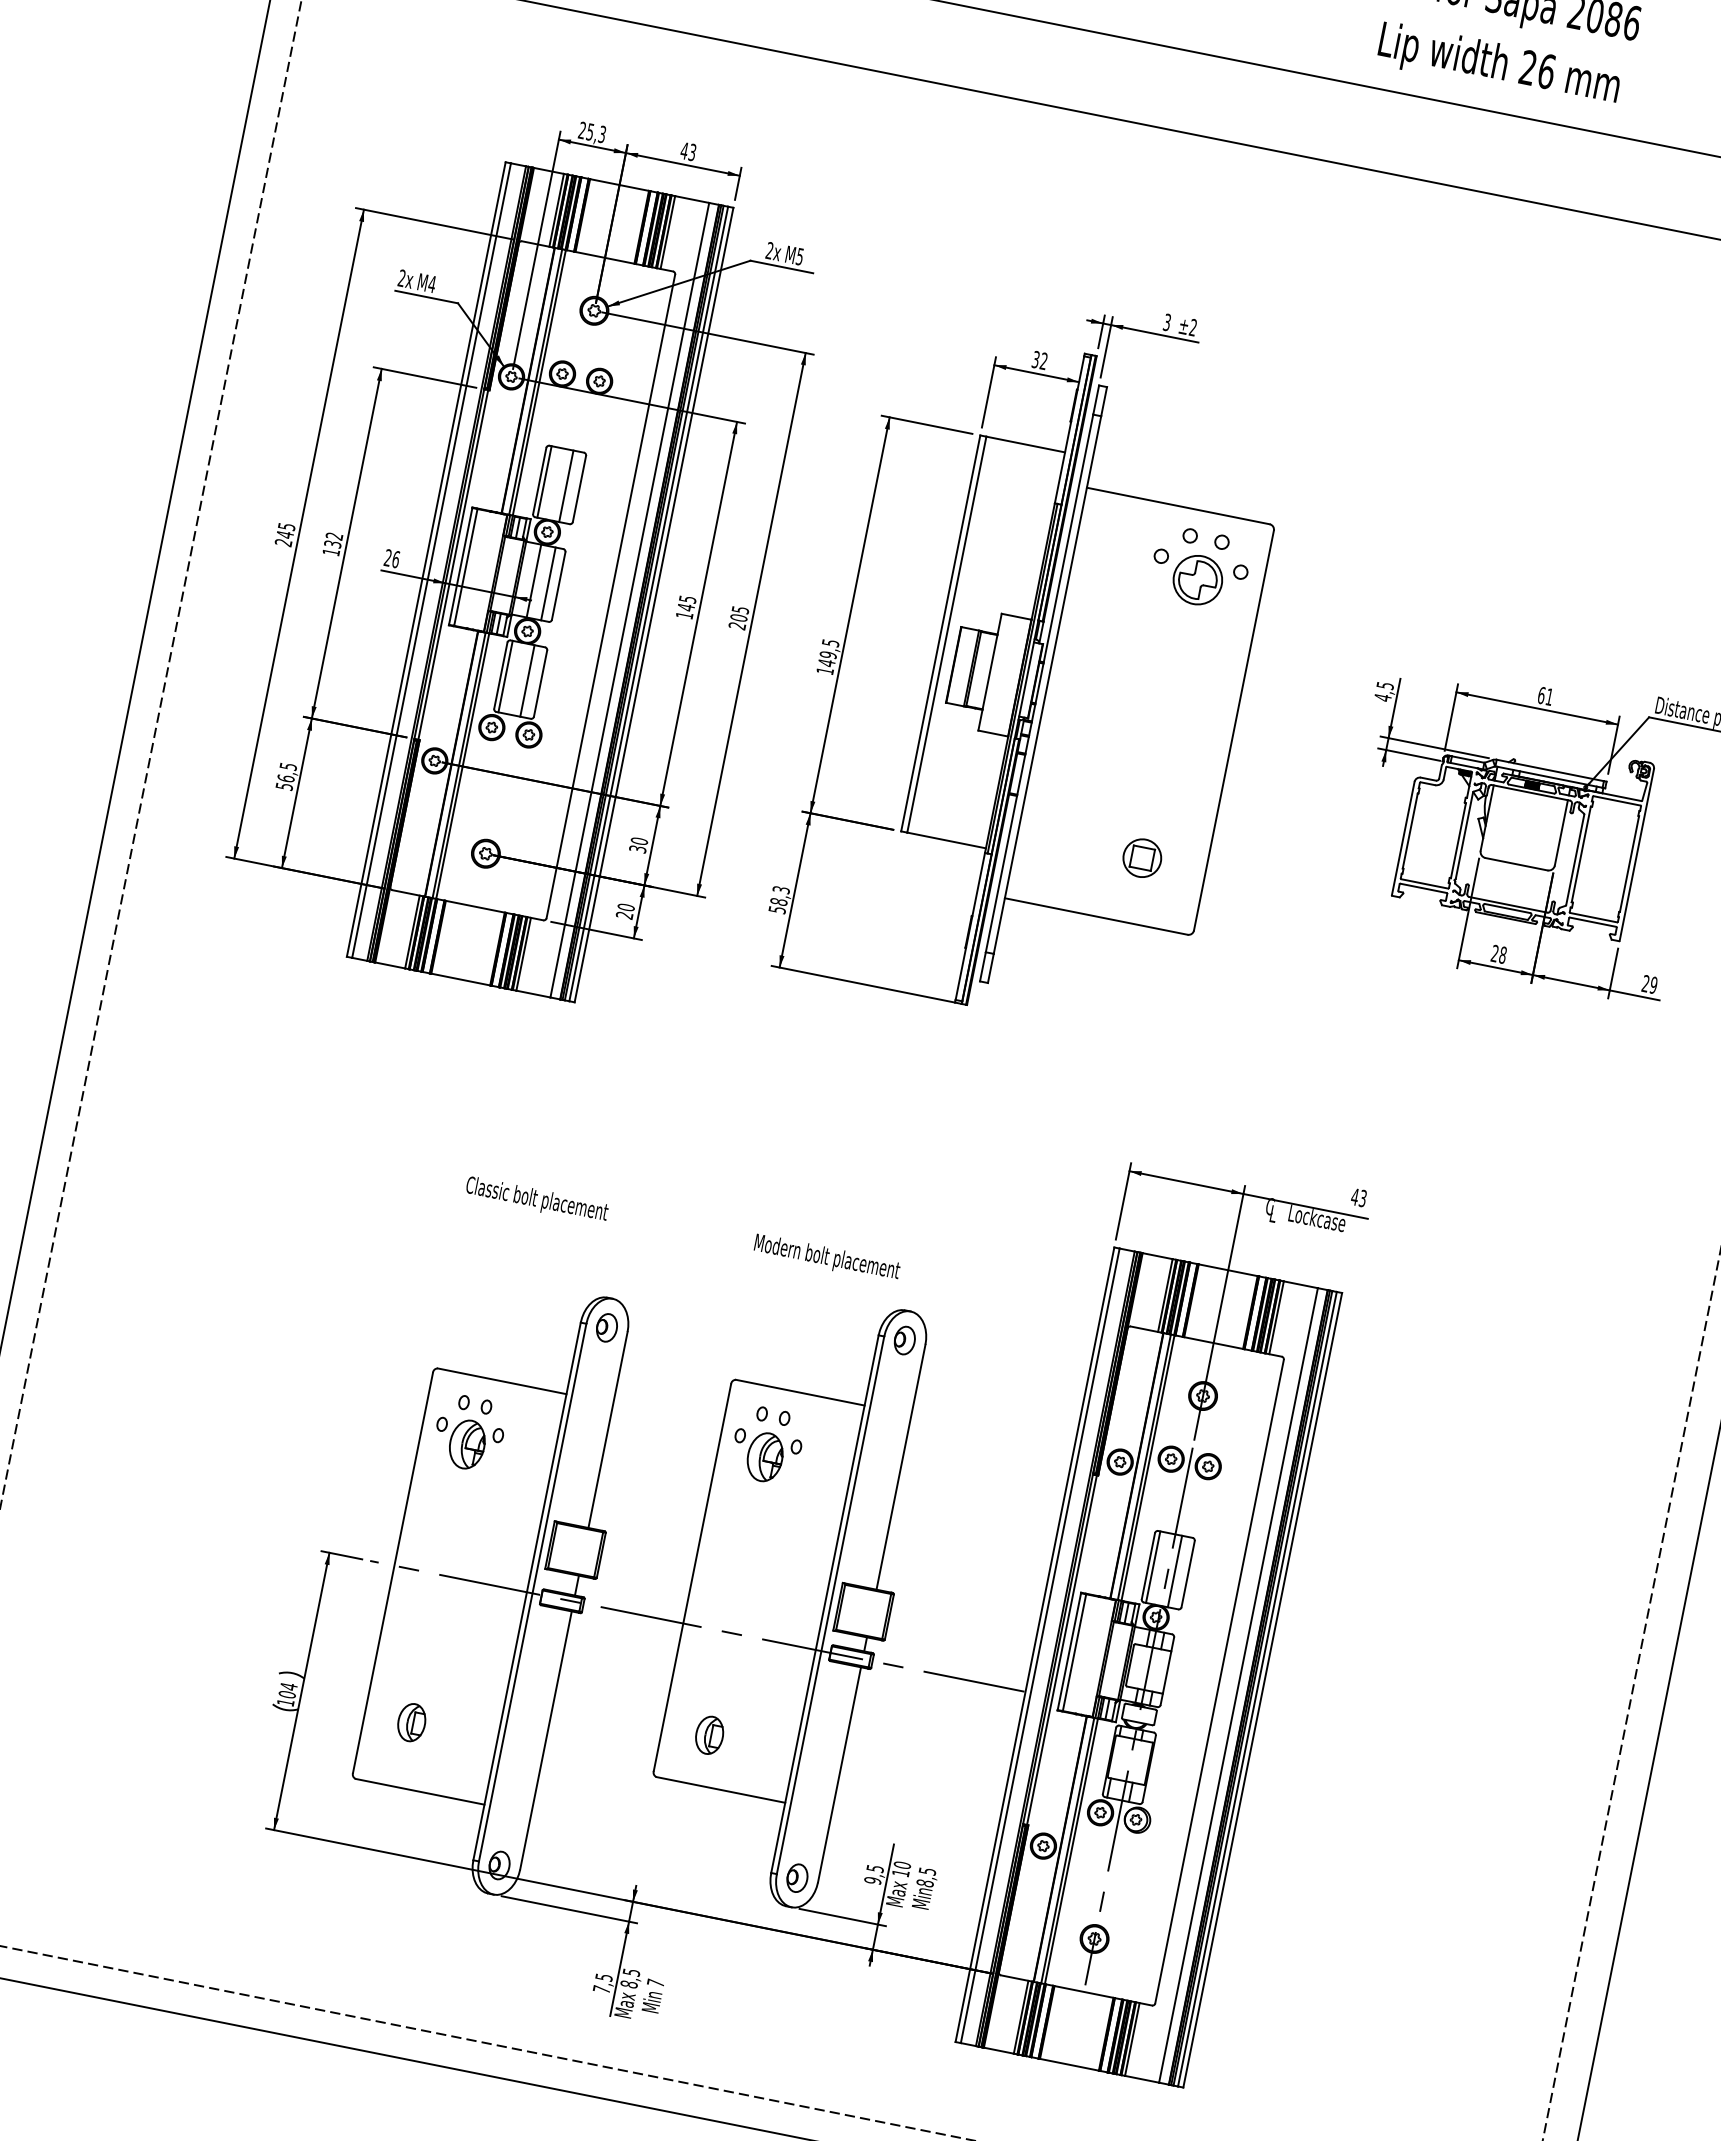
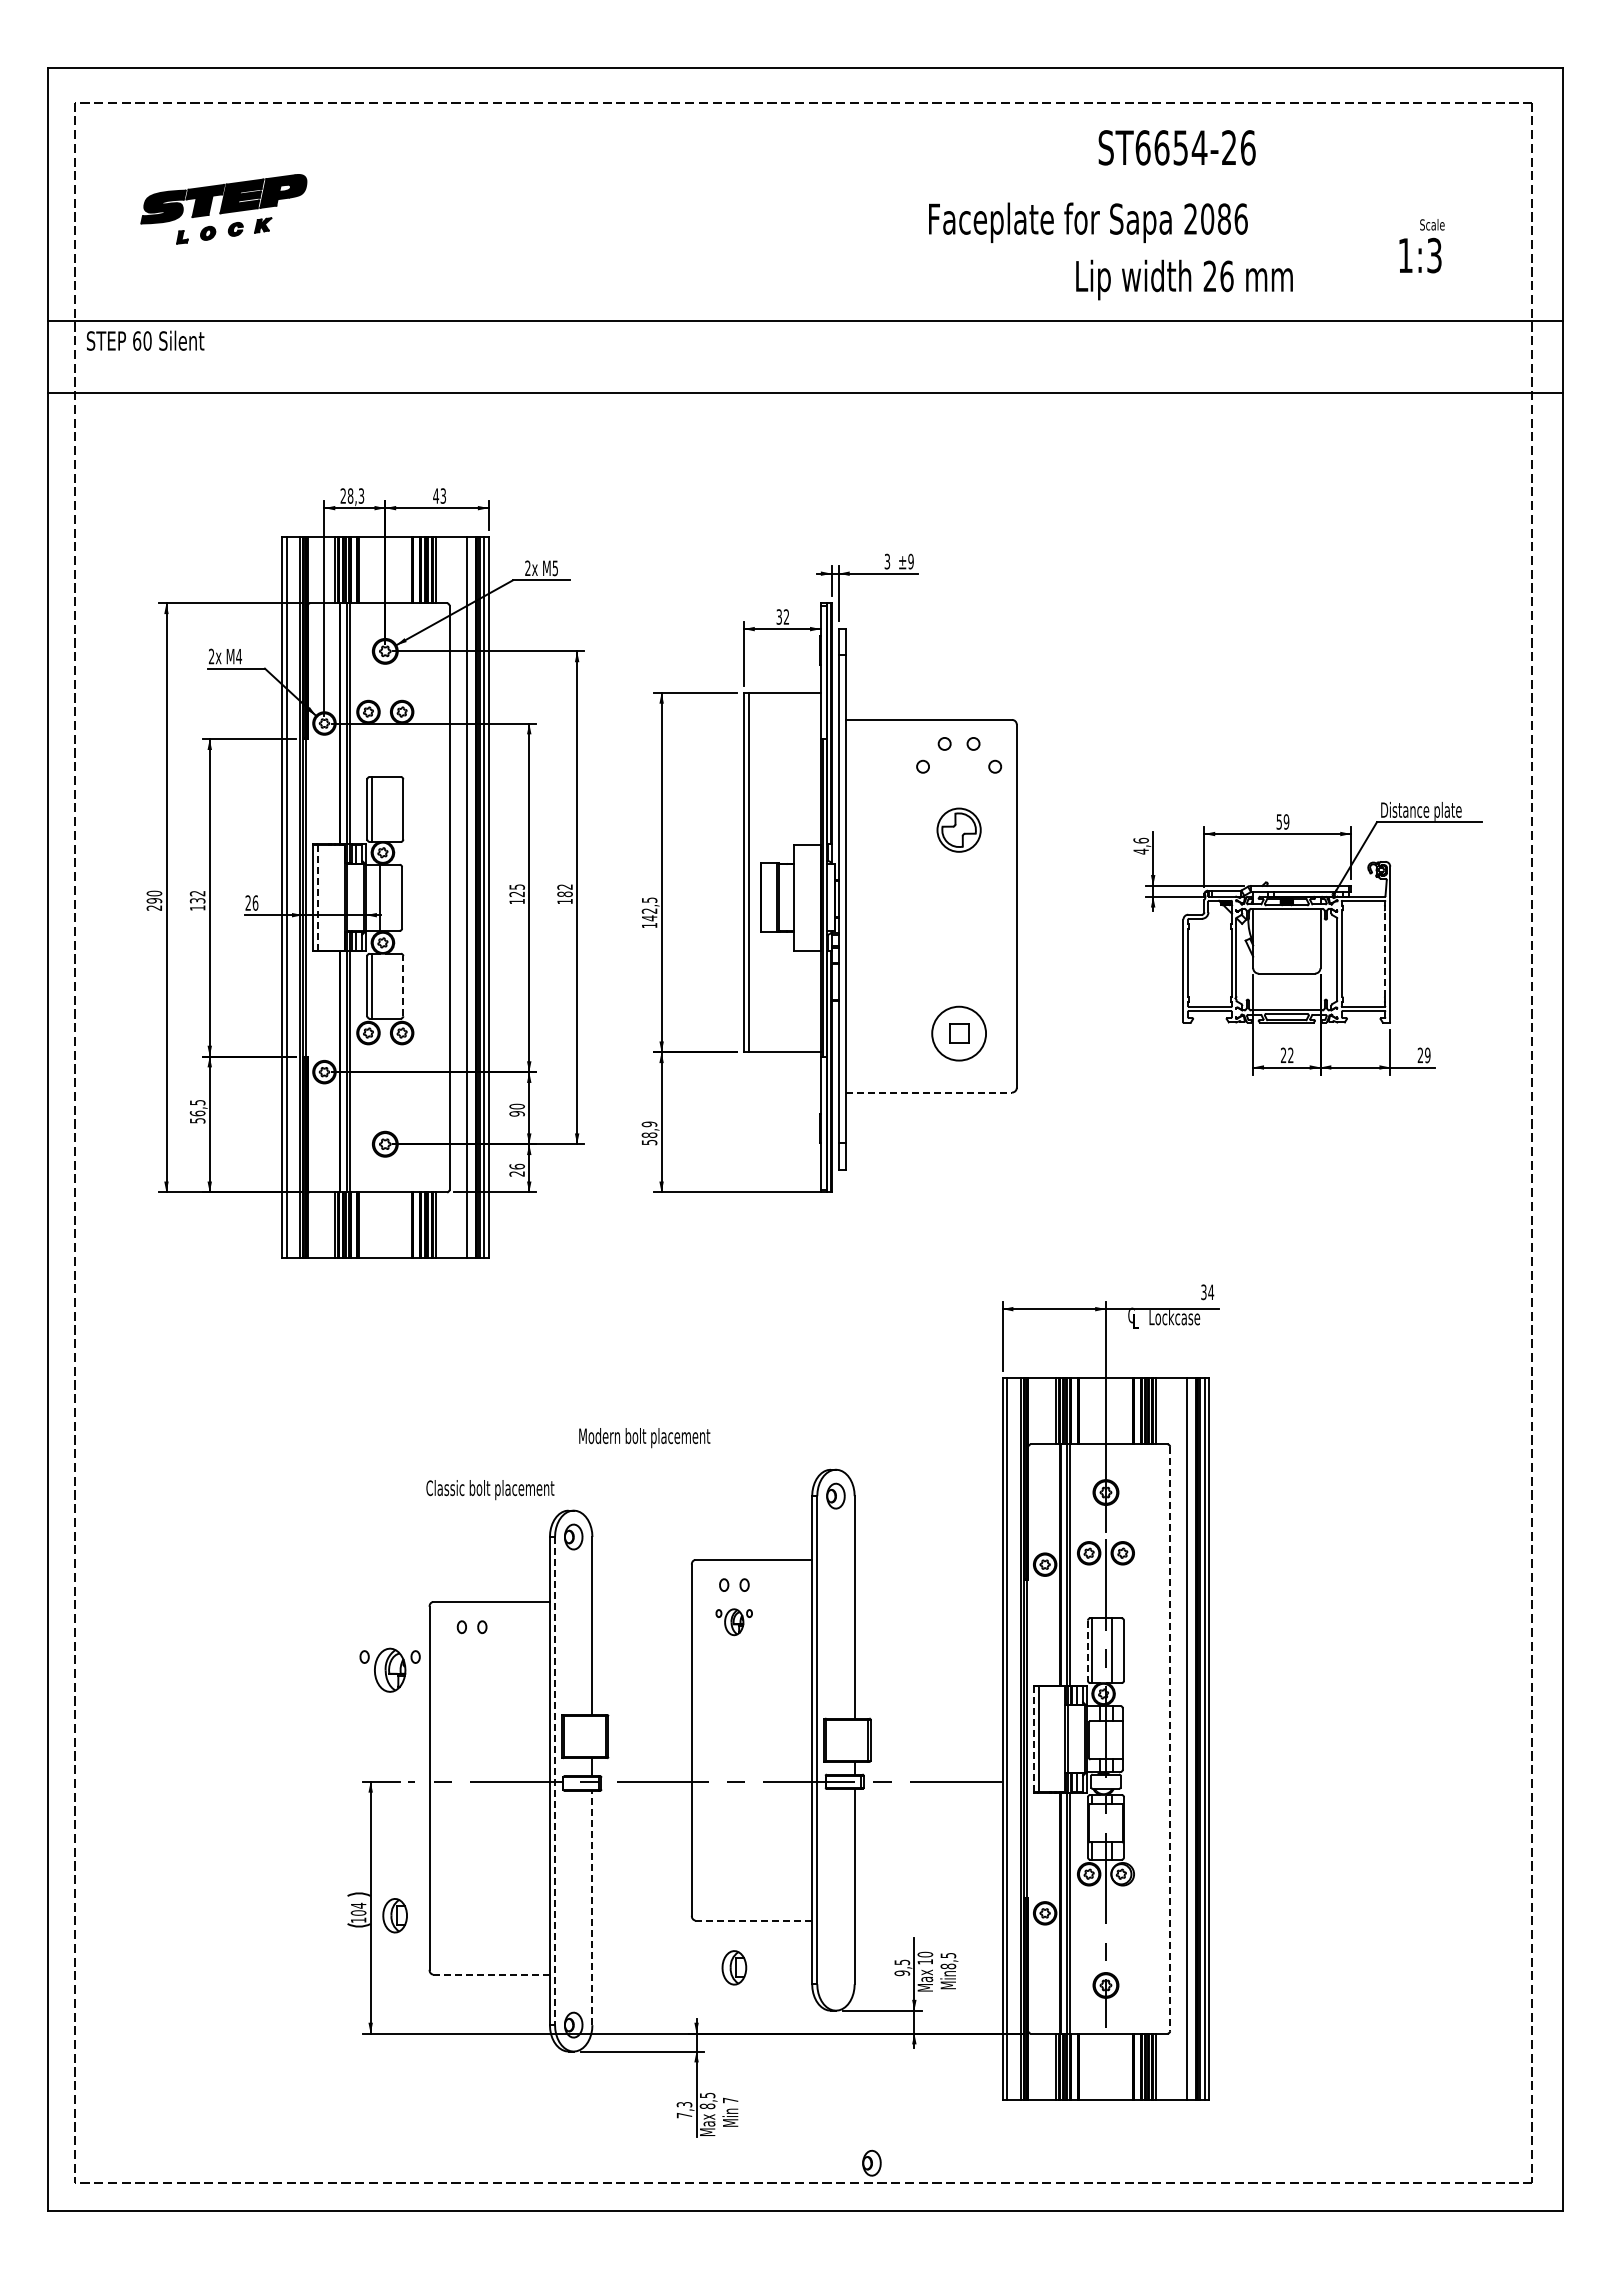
text: (1499, 65) -> (1184, 279), moved
text: (590, 131) -> (350, 495), 25,3 -> 28,3
text: (1192, 327) -> (910, 561), ±2 -> ±9
line: (566, 486) -> (391, 809), removed
text: (286, 530) -> (154, 896), 245 -> 290
line: (465, 567) -> (317, 897), solid -> dashed
part: (1197, 579) -> (958, 829), moved
line: (548, 583) -> (392, 897), removed
text: (685, 607) -> (516, 894), 145 -> 125
text: (738, 618) -> (564, 894), 205 -> 182
text: (828, 654) -> (649, 910), 149,5 -> 142,5
line: (527, 680) -> (391, 985), removed
line: (540, 682) -> (403, 985), solid -> dashed
text: (1384, 685) -> (1140, 840), 4,5 -> 4,6
text: (1545, 695) -> (1282, 821), 61 -> 59
text: (637, 848) -> (516, 1113), 30 -> 90
circle: (1141, 857) -> (958, 1033), size x1.6
line: (1629, 863) -> (1385, 953), solid -> dashed
text: (780, 889) -> (648, 1124), 58,3 -> 58,9
text: (625, 907) -> (516, 1166), 20 -> 26
line: (1096, 916) -> (929, 1092), solid -> dashed
text: (1502, 955) -> (1290, 1055), 28 -> 22
text: (1358, 1198) -> (1207, 1292), 43 -> 34
text: (537, 1201) -> (490, 1490), moved
text: (826, 1258) -> (644, 1438), moved
part: (466, 1443) -> (389, 1669), moved
part: (764, 1456) -> (733, 1621), size x0.6
line: (1147, 1567) -> (1087, 1651), solid -> dashed
line: (533, 1593) -> (555, 1781), solid -> dashed
line: (1069, 1650) -> (1033, 1738), solid -> dashed
line: (1219, 1682) -> (1170, 1739), solid -> dashed
part: (411, 1722) -> (394, 1915), moved
part: (709, 1734) -> (734, 1967), moved
line: (546, 1740) -> (592, 1907), solid -> dashed
line: (720, 1789) -> (753, 1920), solid -> dashed
line: (419, 1791) -> (490, 1974), solid -> dashed
part: (797, 1877) -> (871, 2162), moved
text: (603, 1977) -> (683, 2104), 7,5 -> 7,3

